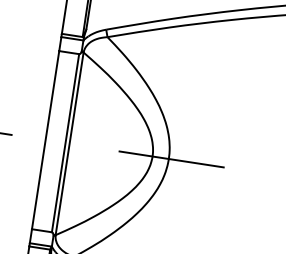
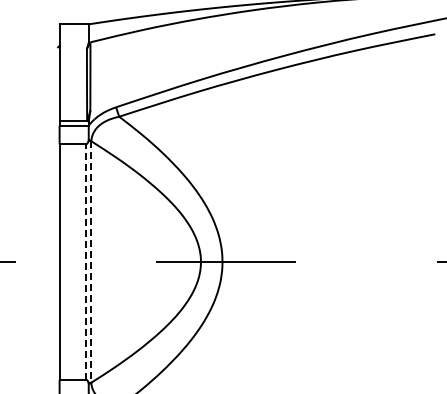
line: (65, 143) -> (85, 262), solid -> dashed
line: (69, 144) -> (91, 262), solid -> dashed

